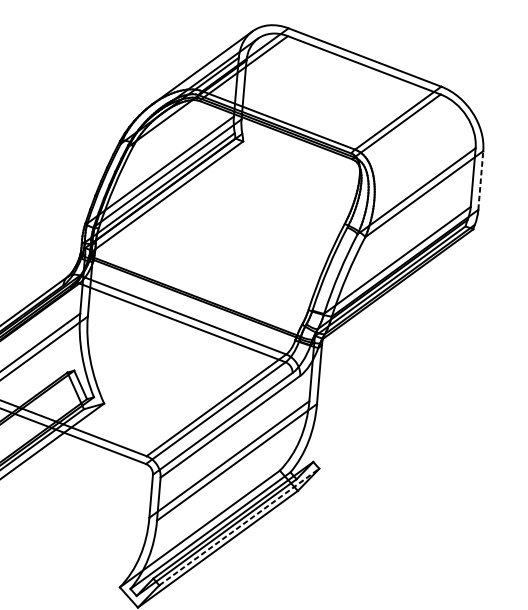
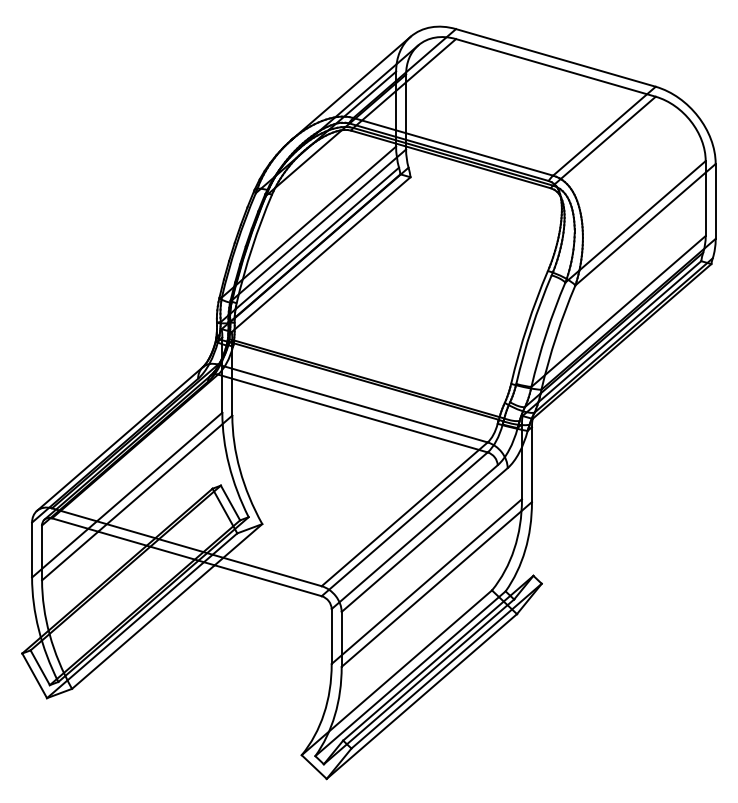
line: (480, 179) -> (715, 200), dashed -> solid
line: (239, 527) -> (446, 666), dashed -> solid

